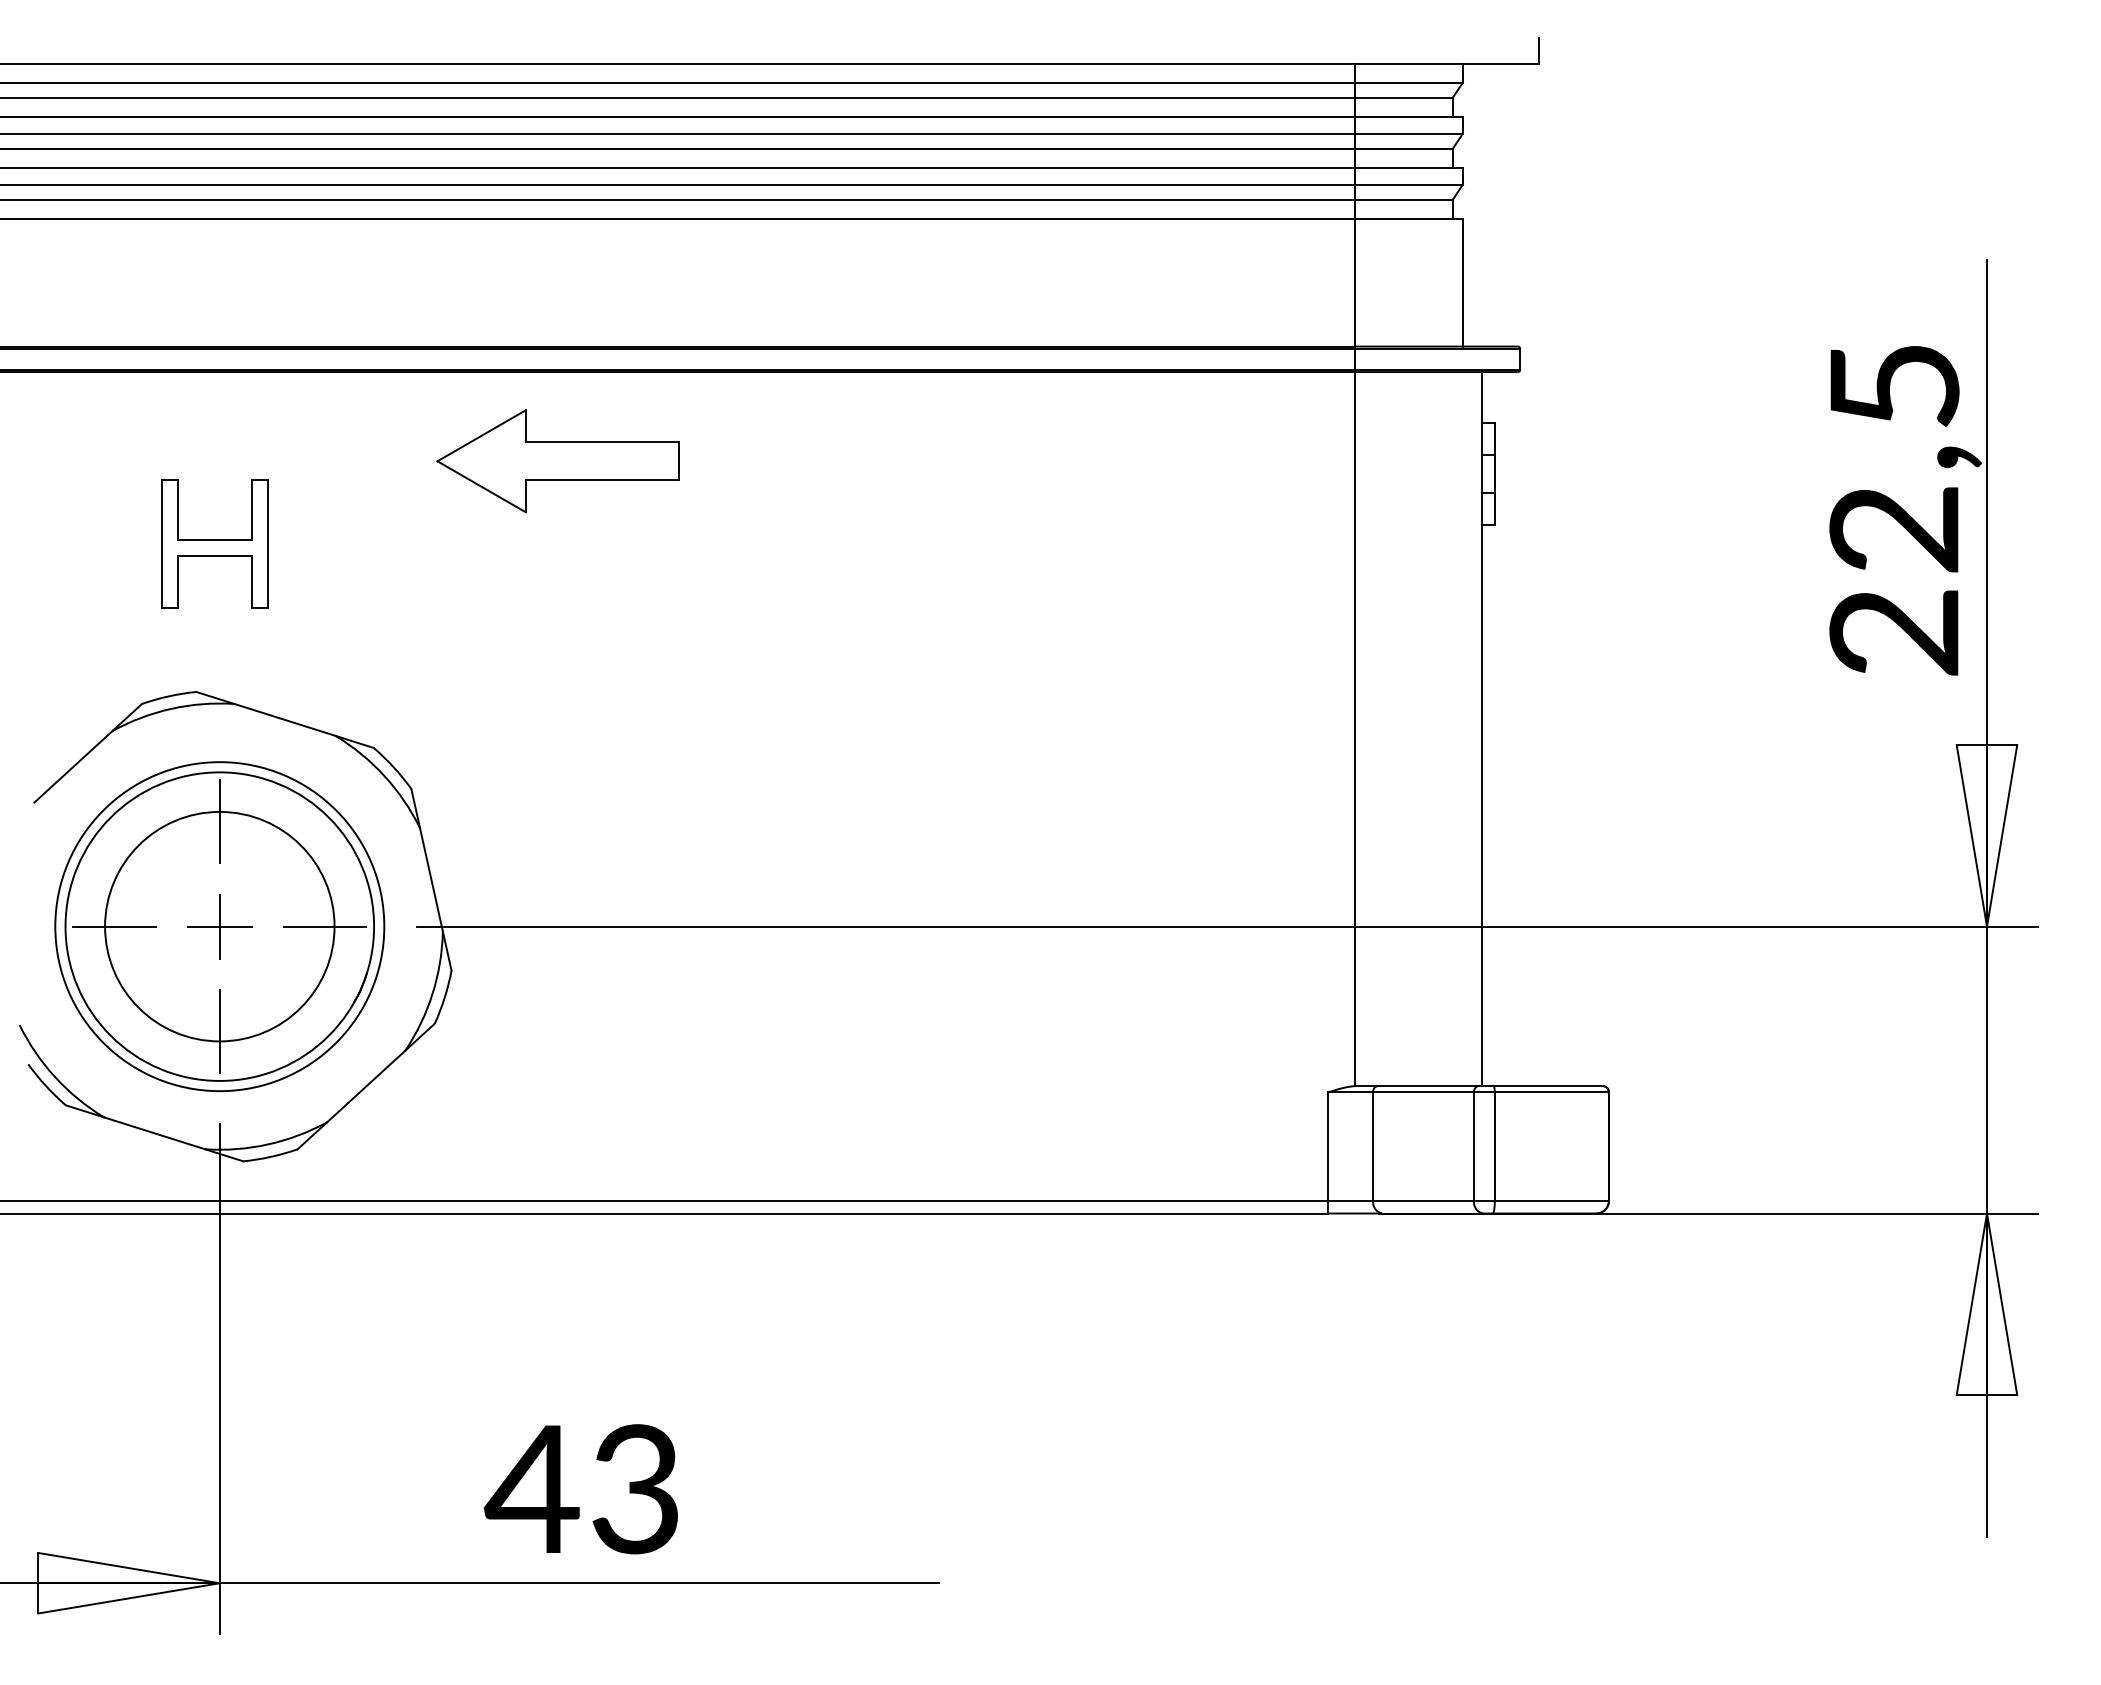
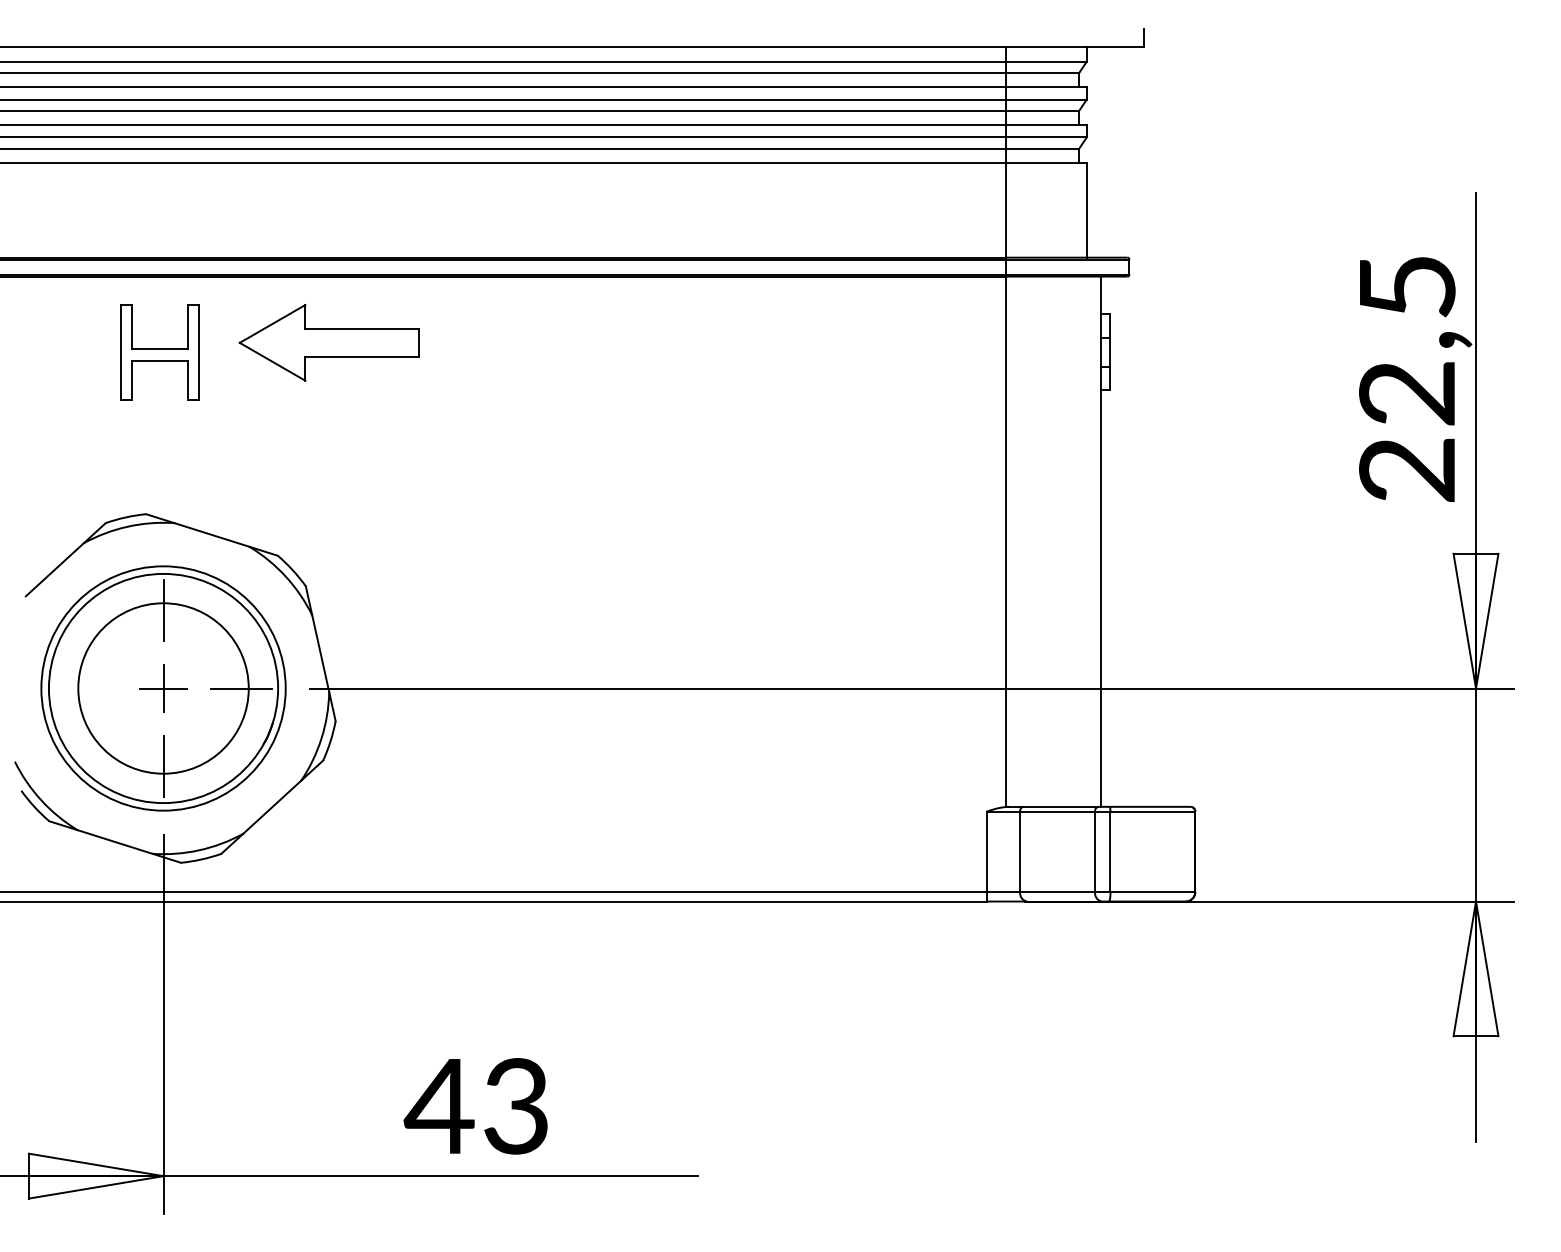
part: (557, 461) -> (328, 343), moved
part: (214, 543) -> (159, 351), moved
line: (114, 926) -> (85, 688), removed
text: (580, 1489) -> (475, 1106), moved

